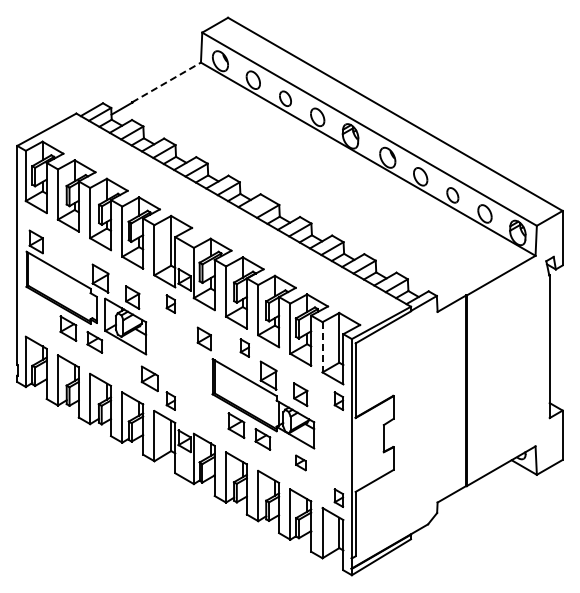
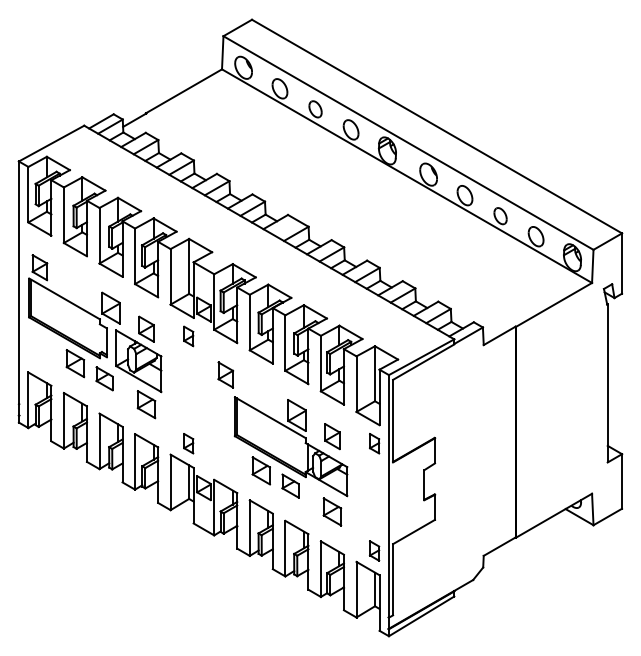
line: (166, 82) -> (183, 91), dashed -> solid
part: (244, 347) -> (270, 384), removed
line: (322, 347) -> (356, 384), dashed -> solid
part: (149, 378) -> (146, 404), moved
part: (300, 462) -> (332, 511), size x1.67

